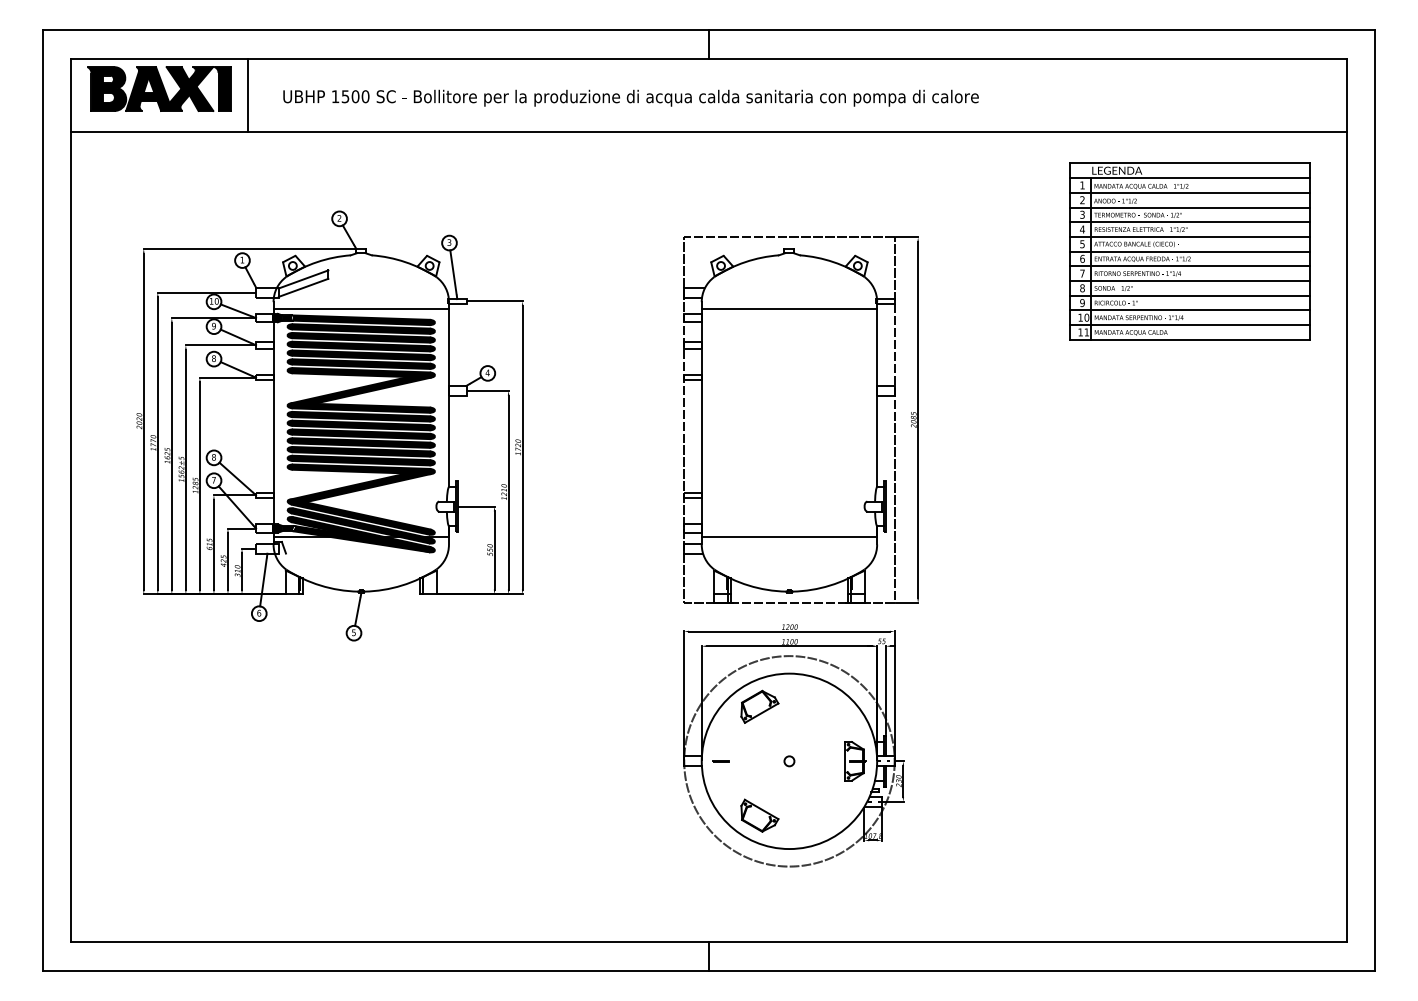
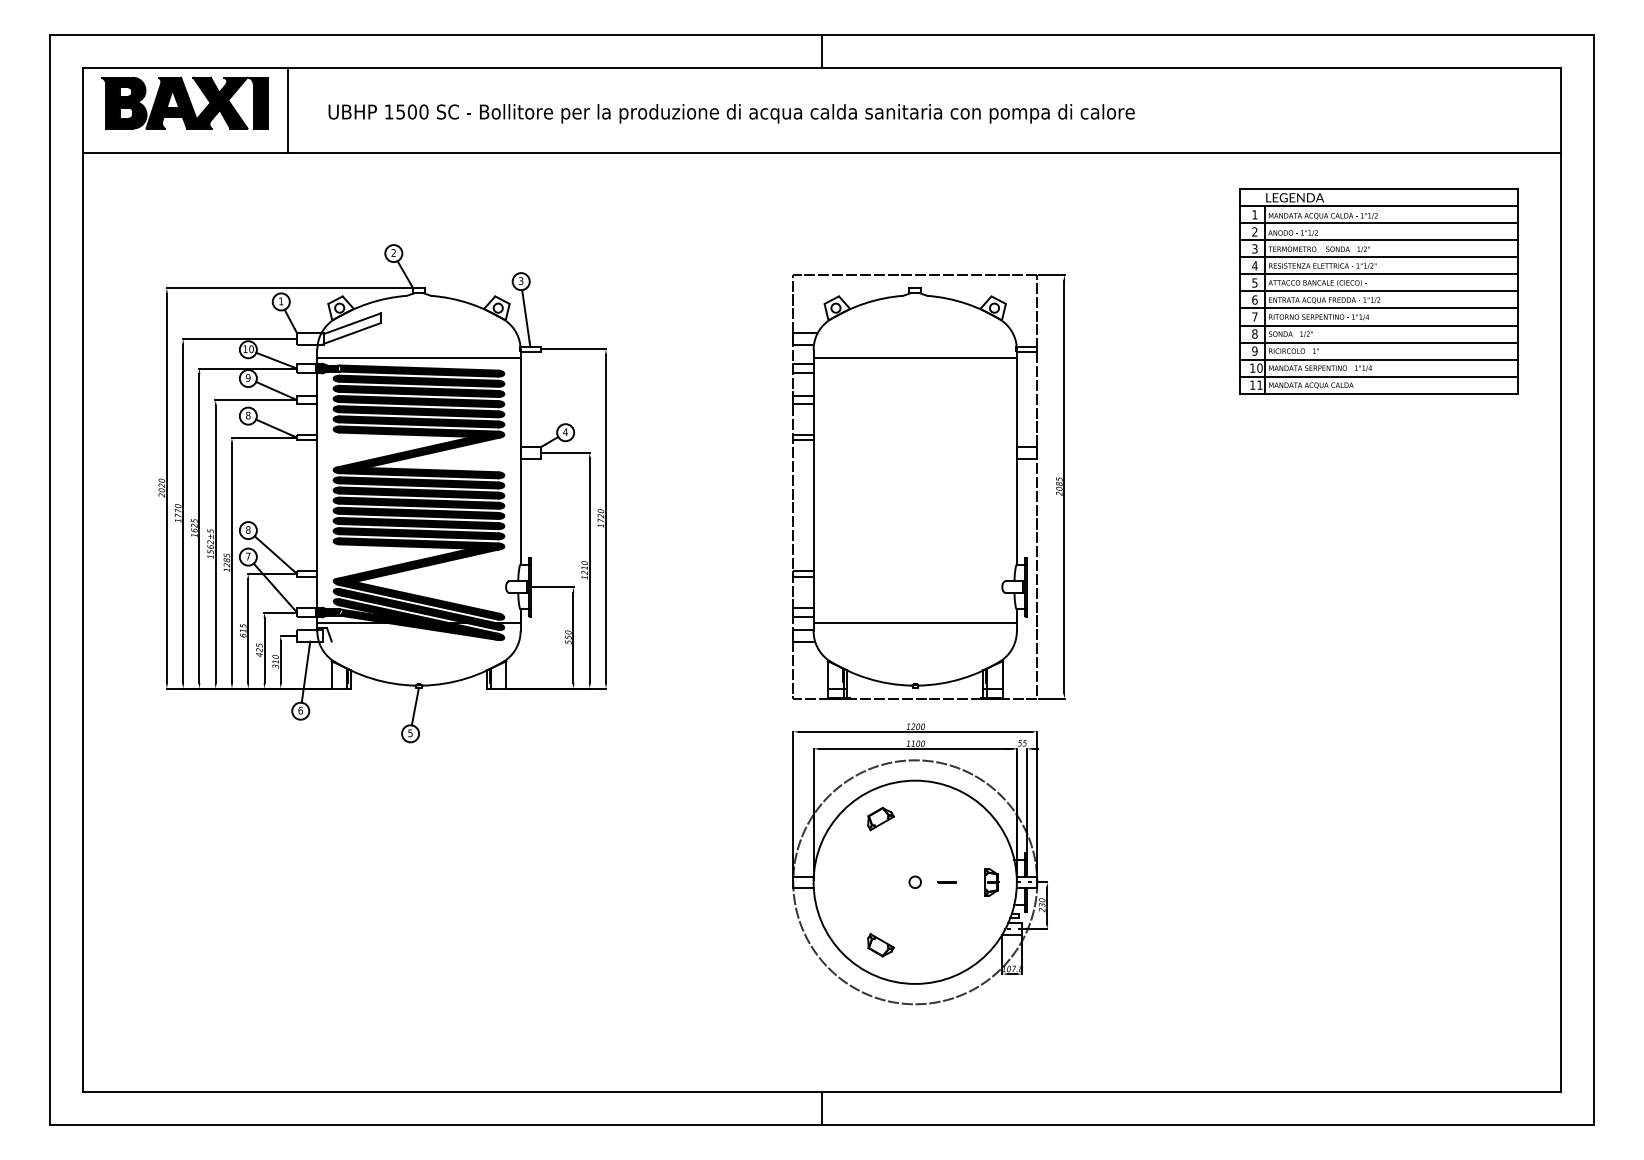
part: (759, 706) -> (880, 818), size x0.6
line: (720, 761) -> (946, 882), moved
part: (855, 761) -> (991, 882), size x0.6
part: (759, 815) -> (880, 945), size x0.6

